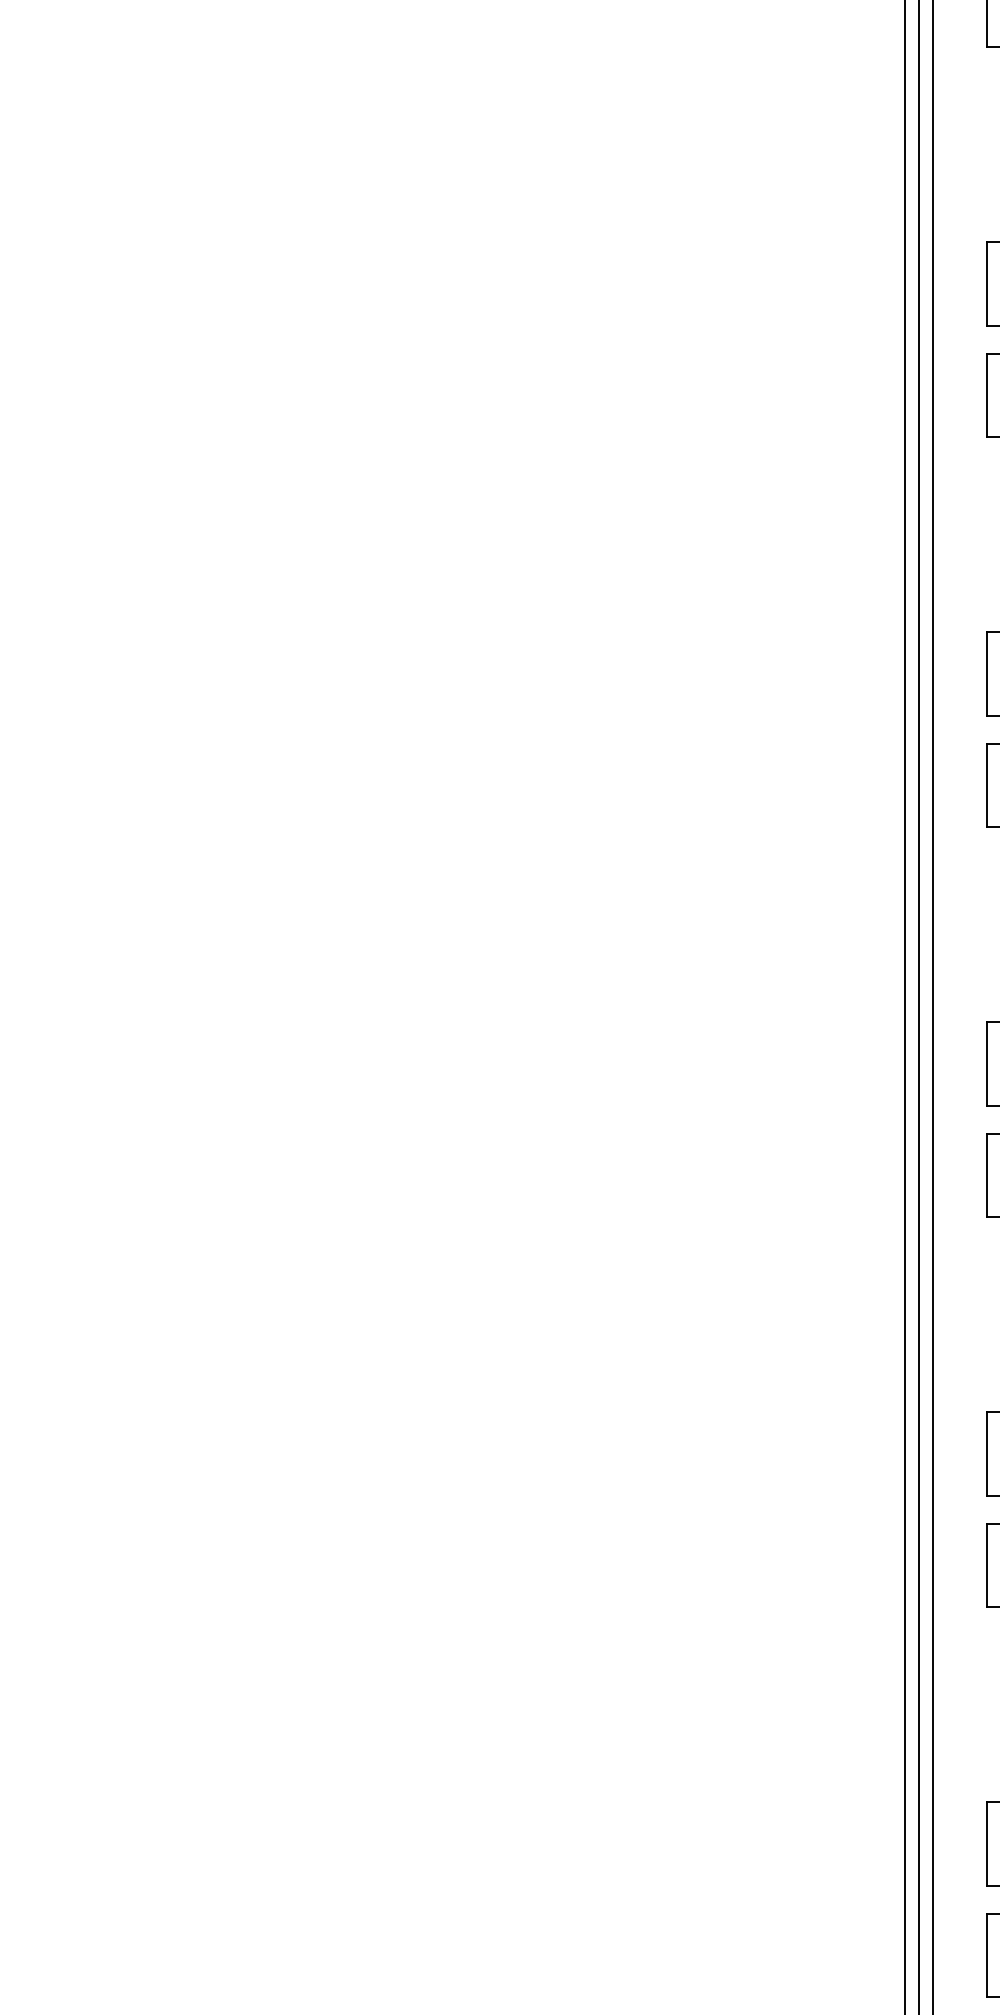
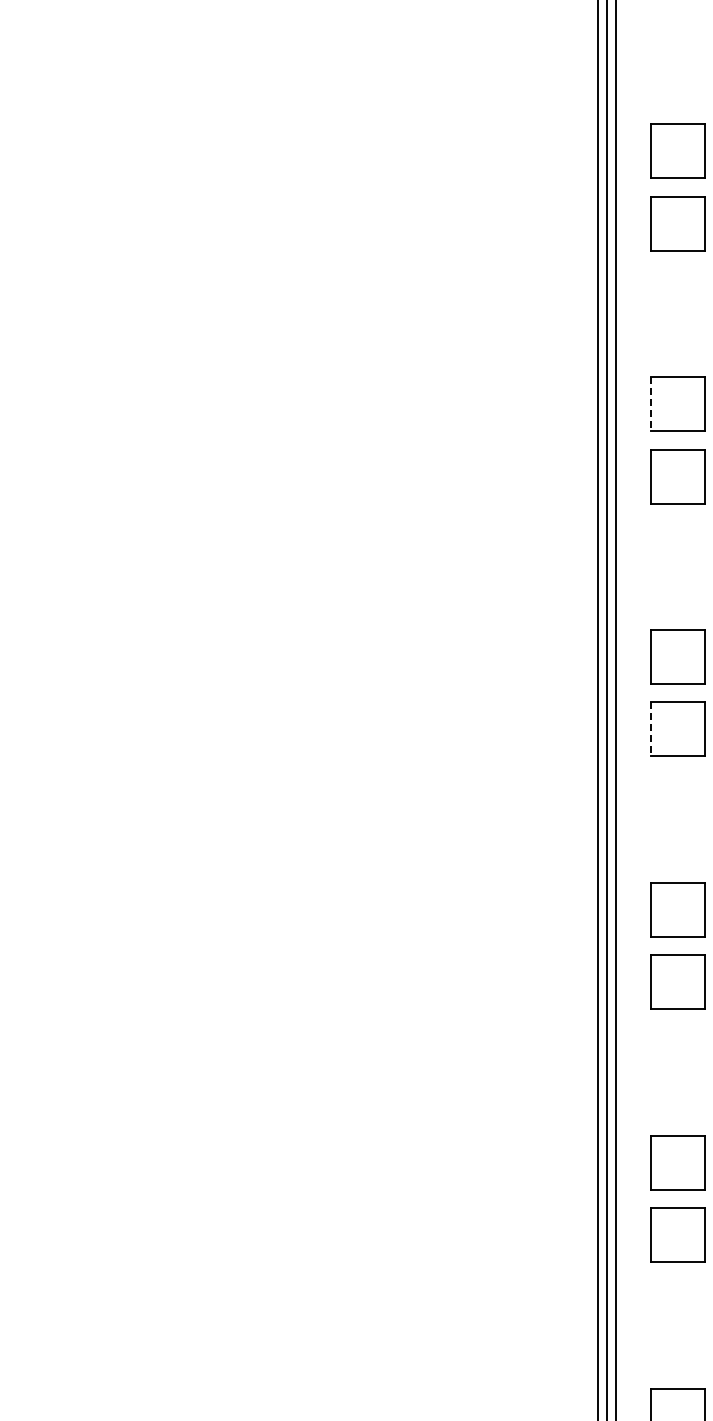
line: (987, 284) -> (651, 404), solid -> dashed
line: (987, 785) -> (651, 729), solid -> dashed

